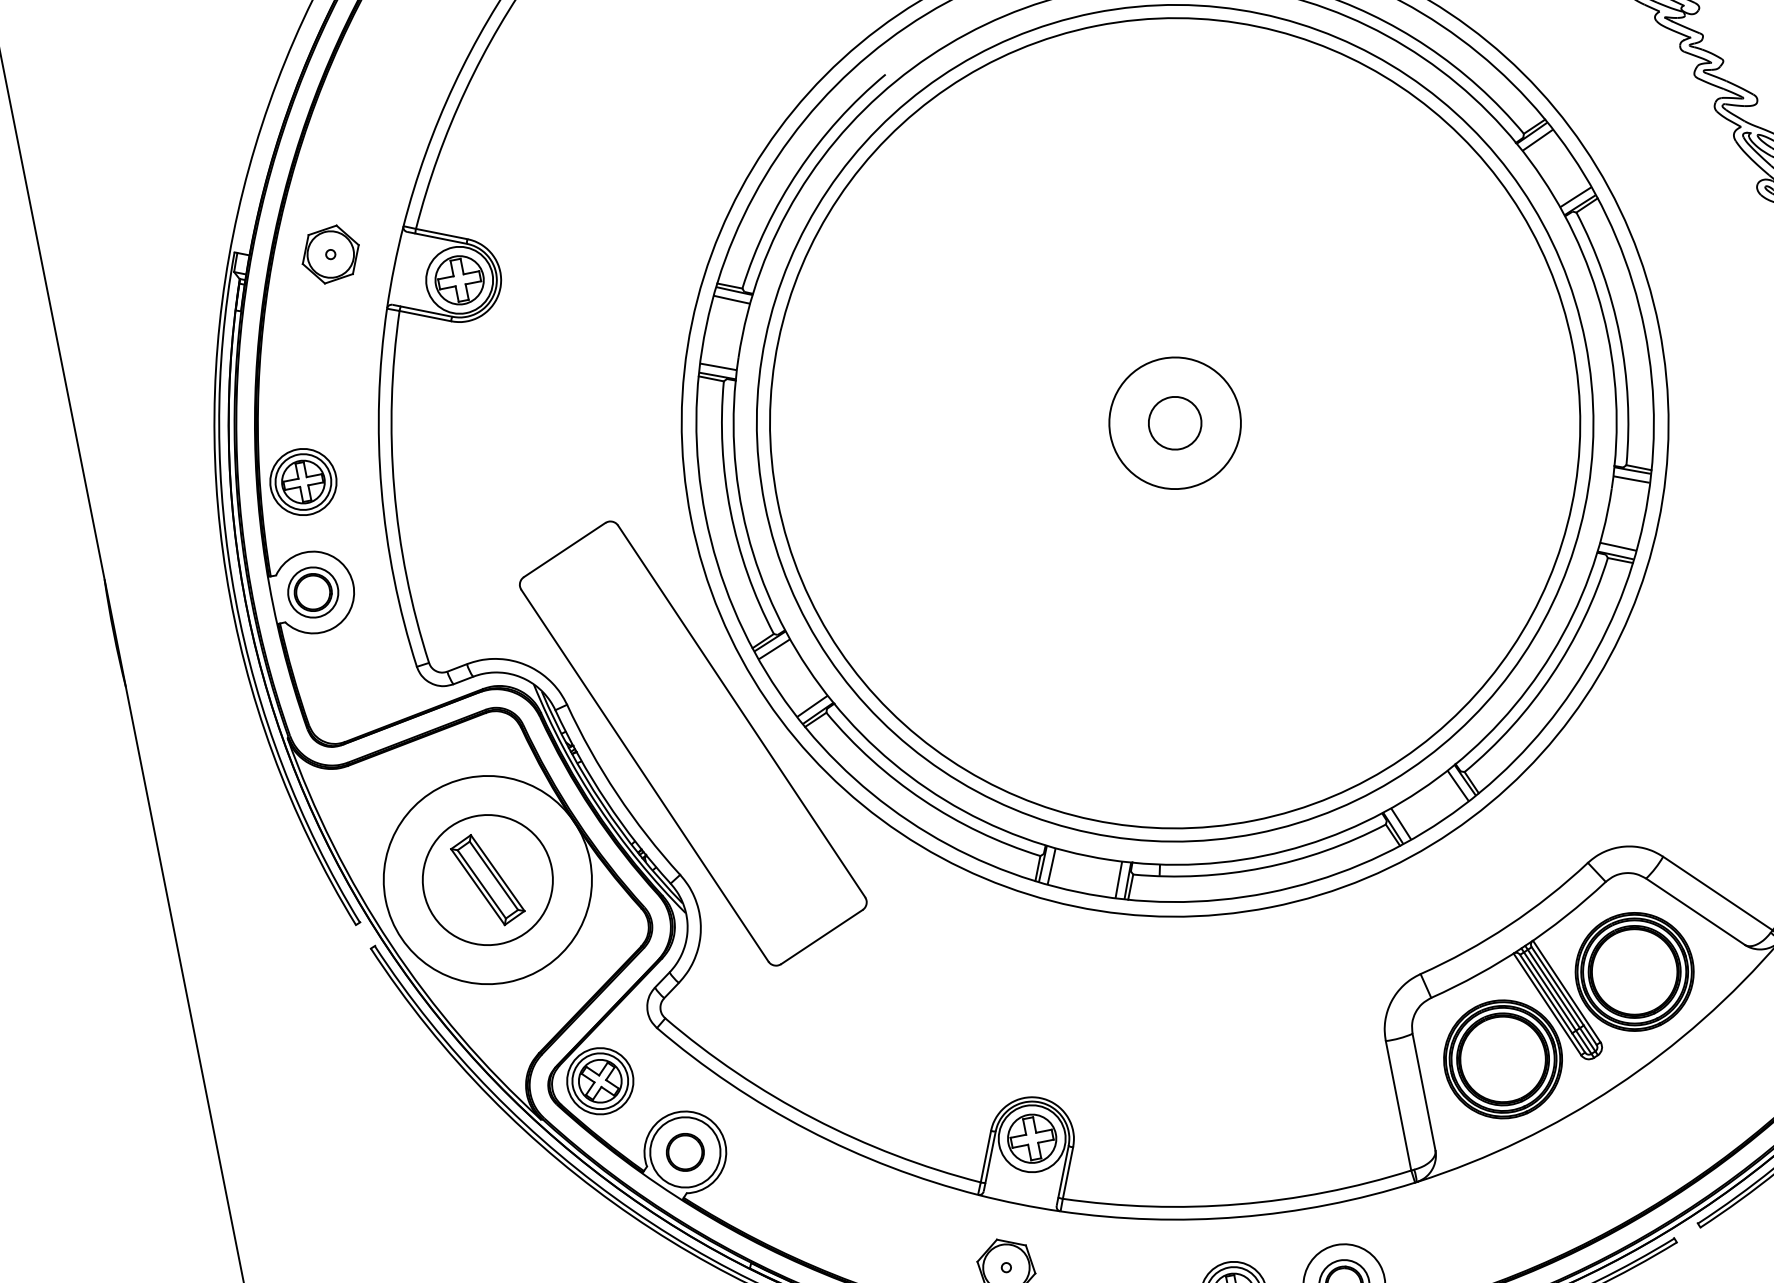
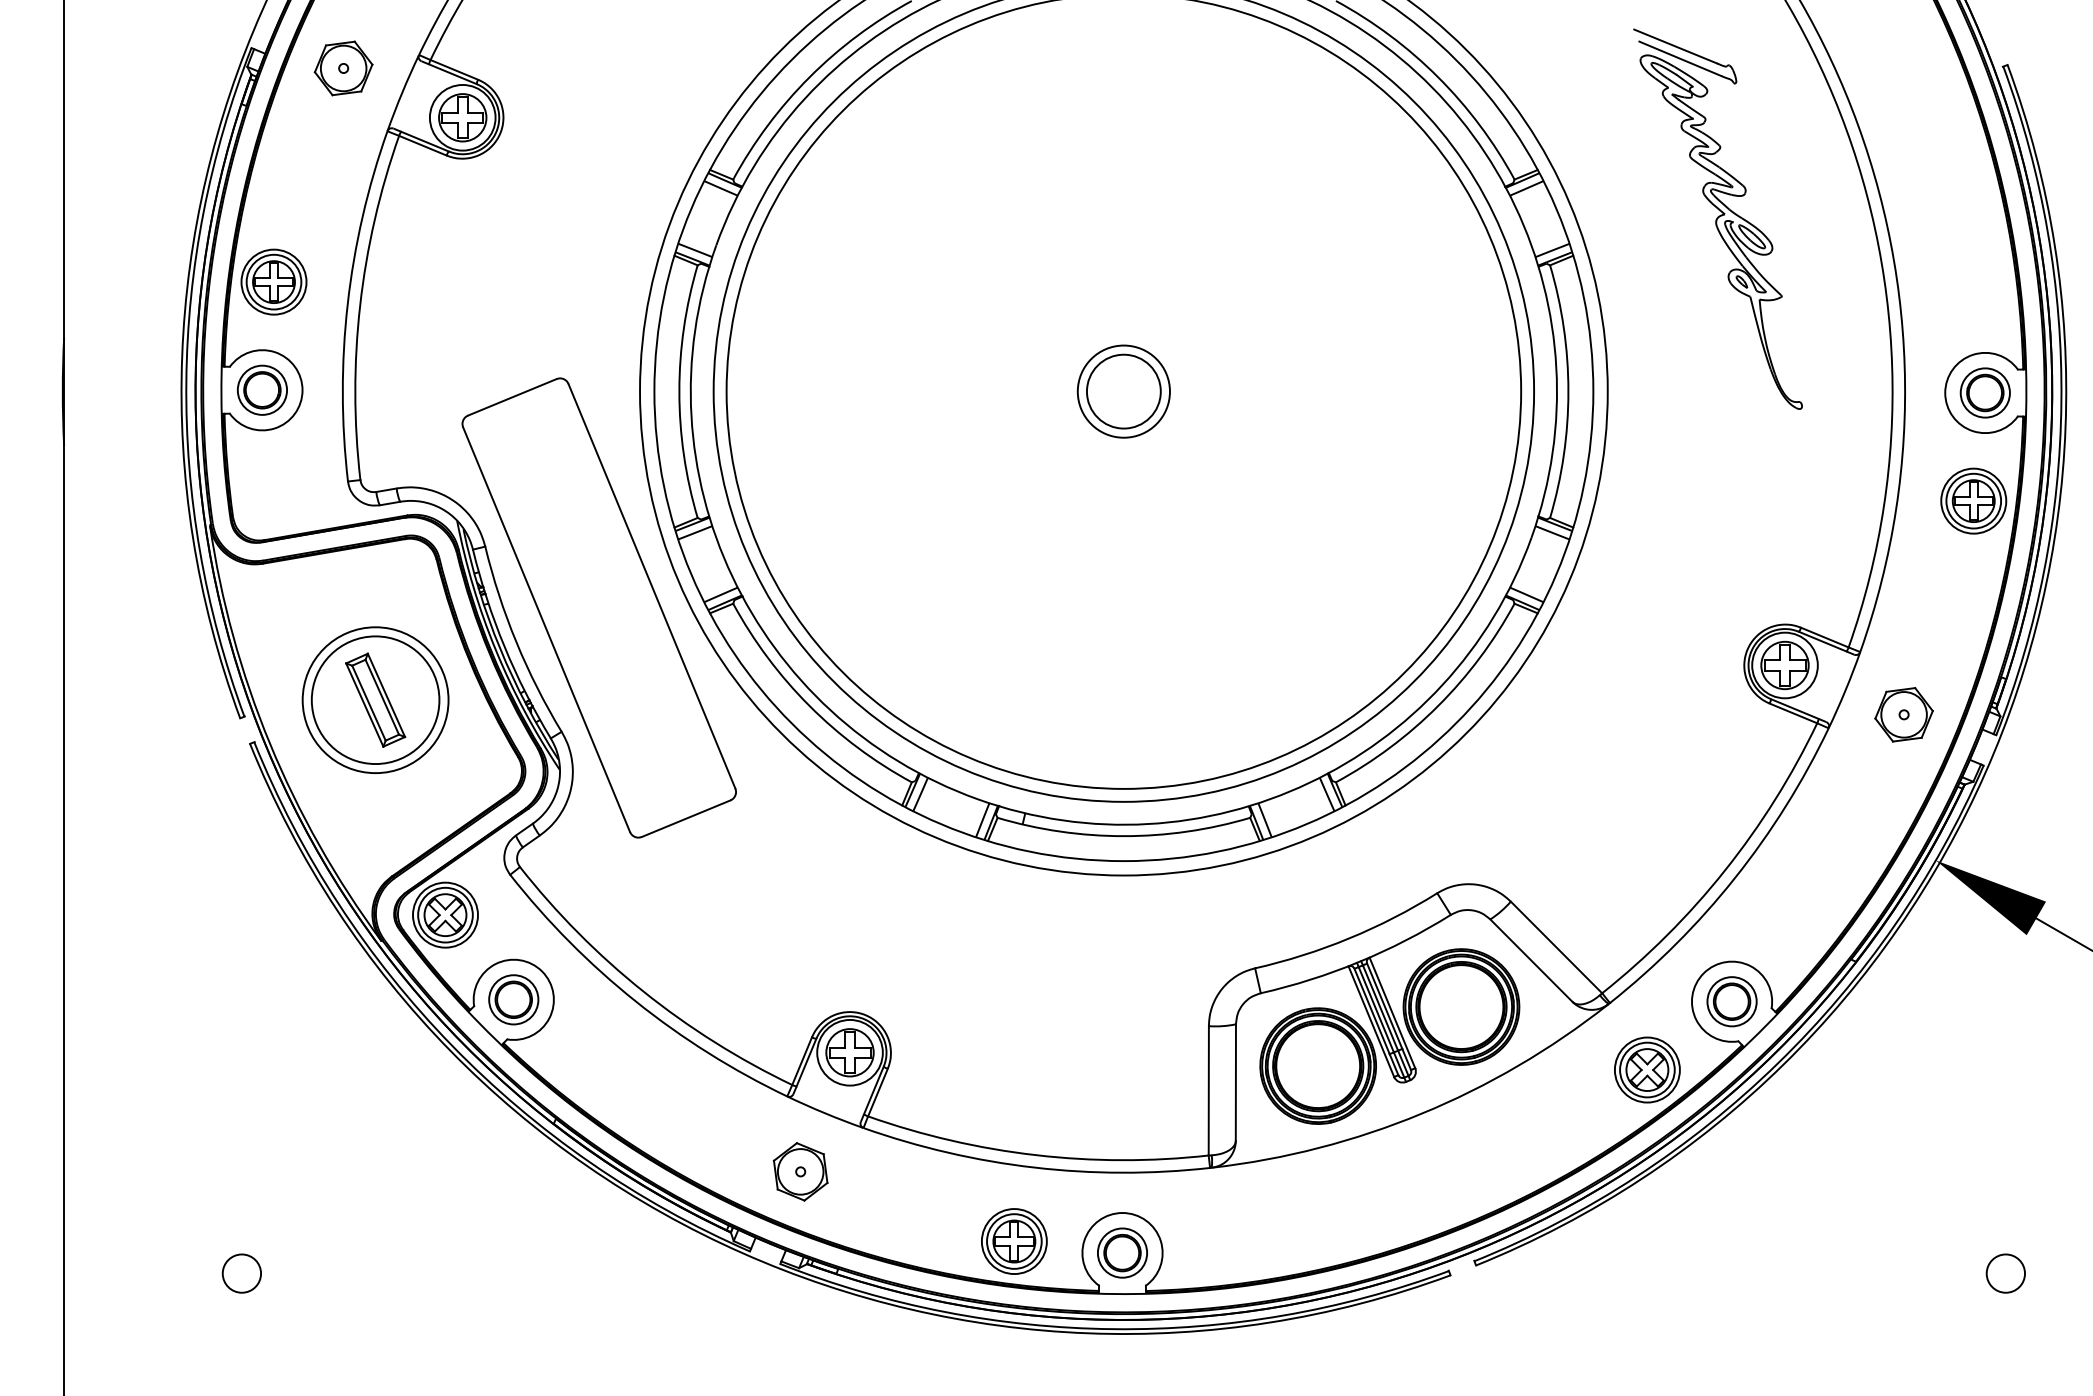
circle: (1174, 423) -> (1123, 391), size x0.71
circle: (1174, 423) -> (1123, 391), size x1.43
circle: (487, 880) -> (375, 700), size x0.71
circle: (685, 1152) -> (513, 999), size x0.71

